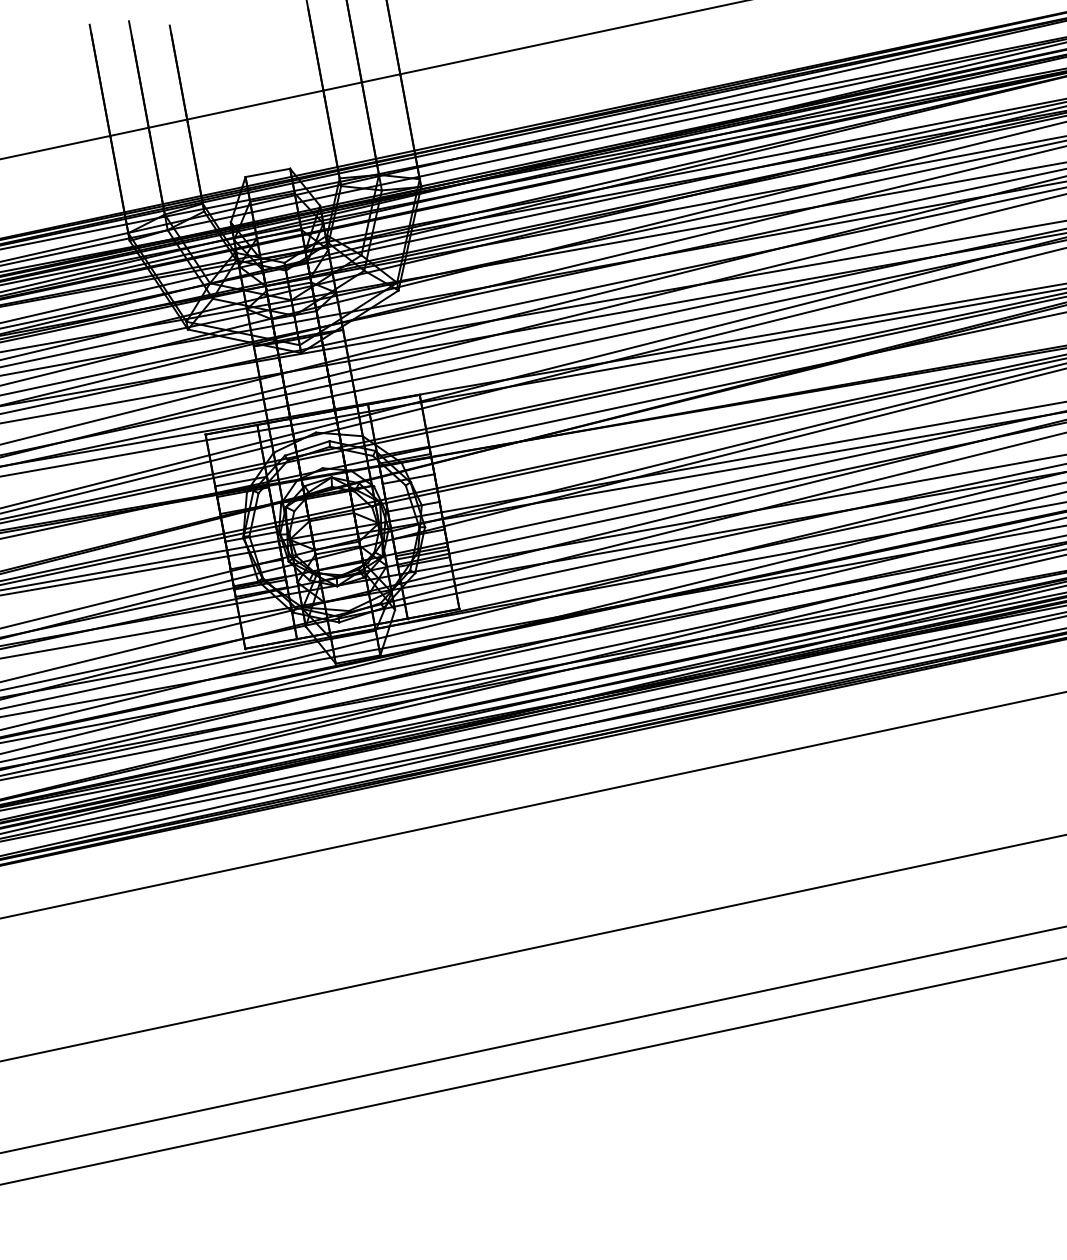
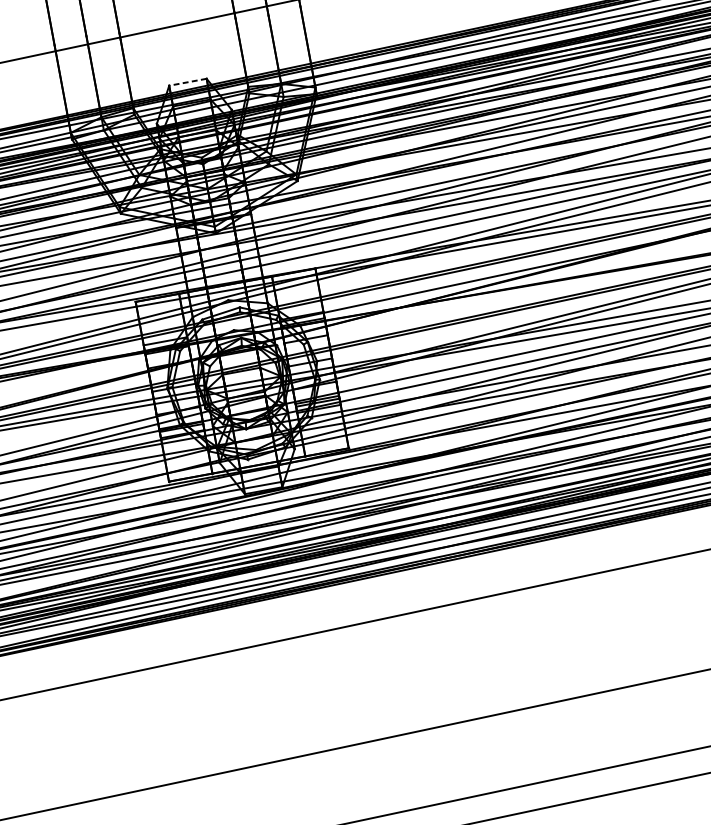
line: (267, 172) -> (187, 81), solid -> dashed

